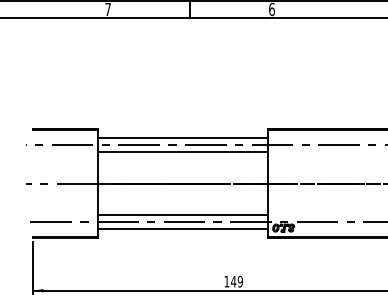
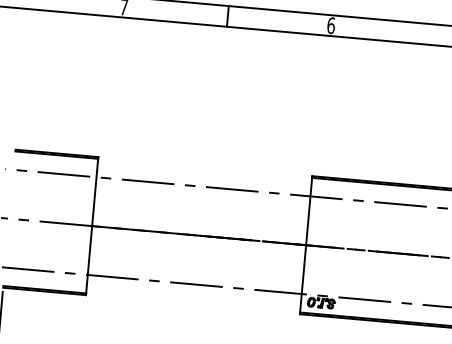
line: (182, 138) -> (203, 178), removed
line: (182, 151) -> (202, 195), removed
line: (182, 215) -> (194, 275), removed
line: (182, 229) -> (193, 293), removed

